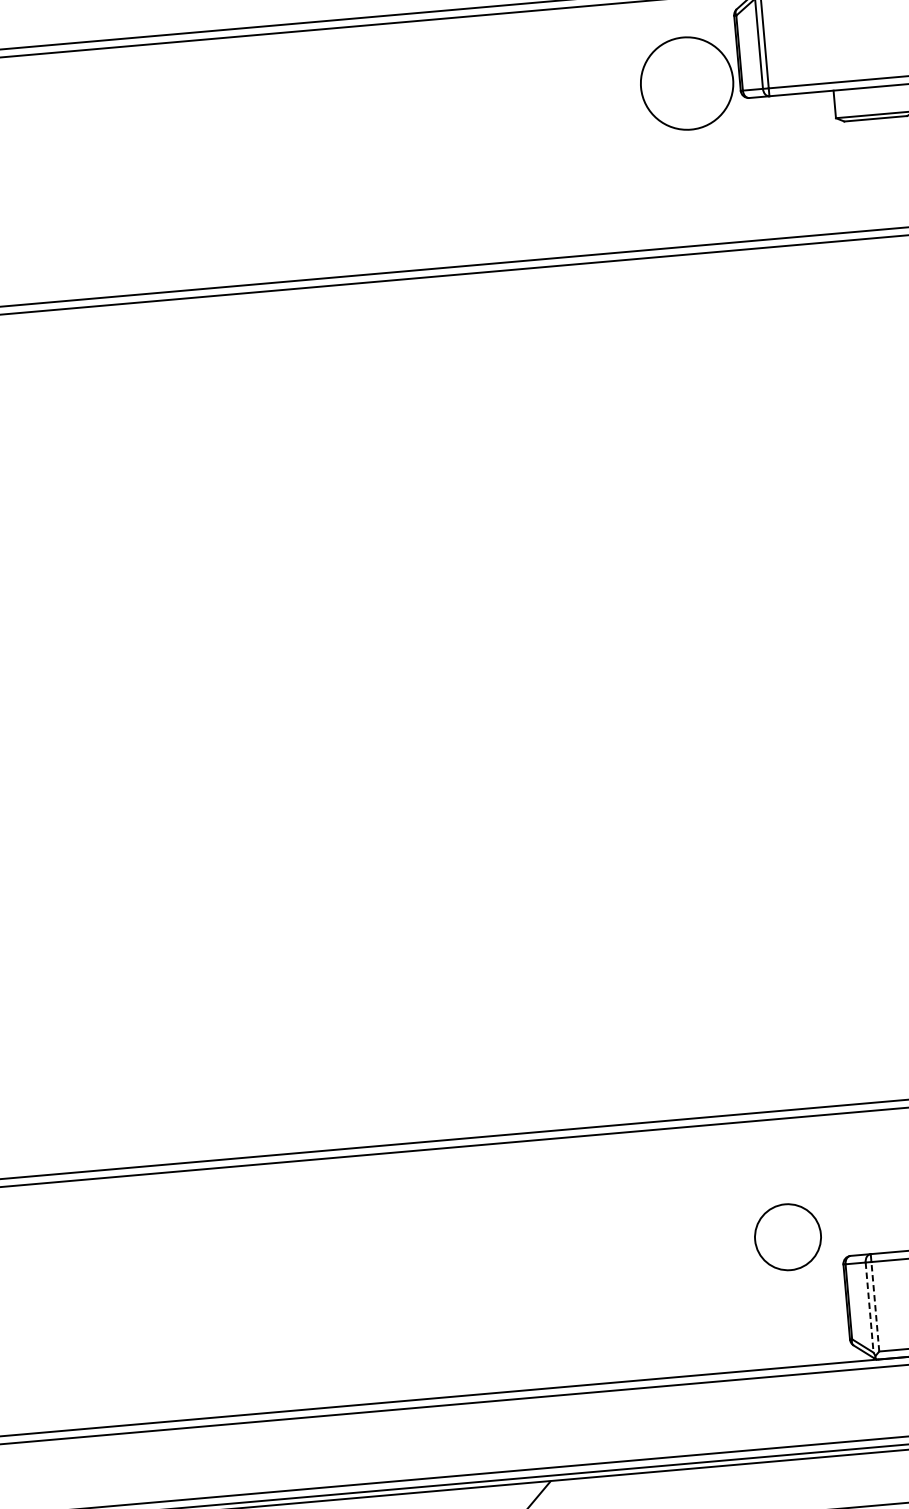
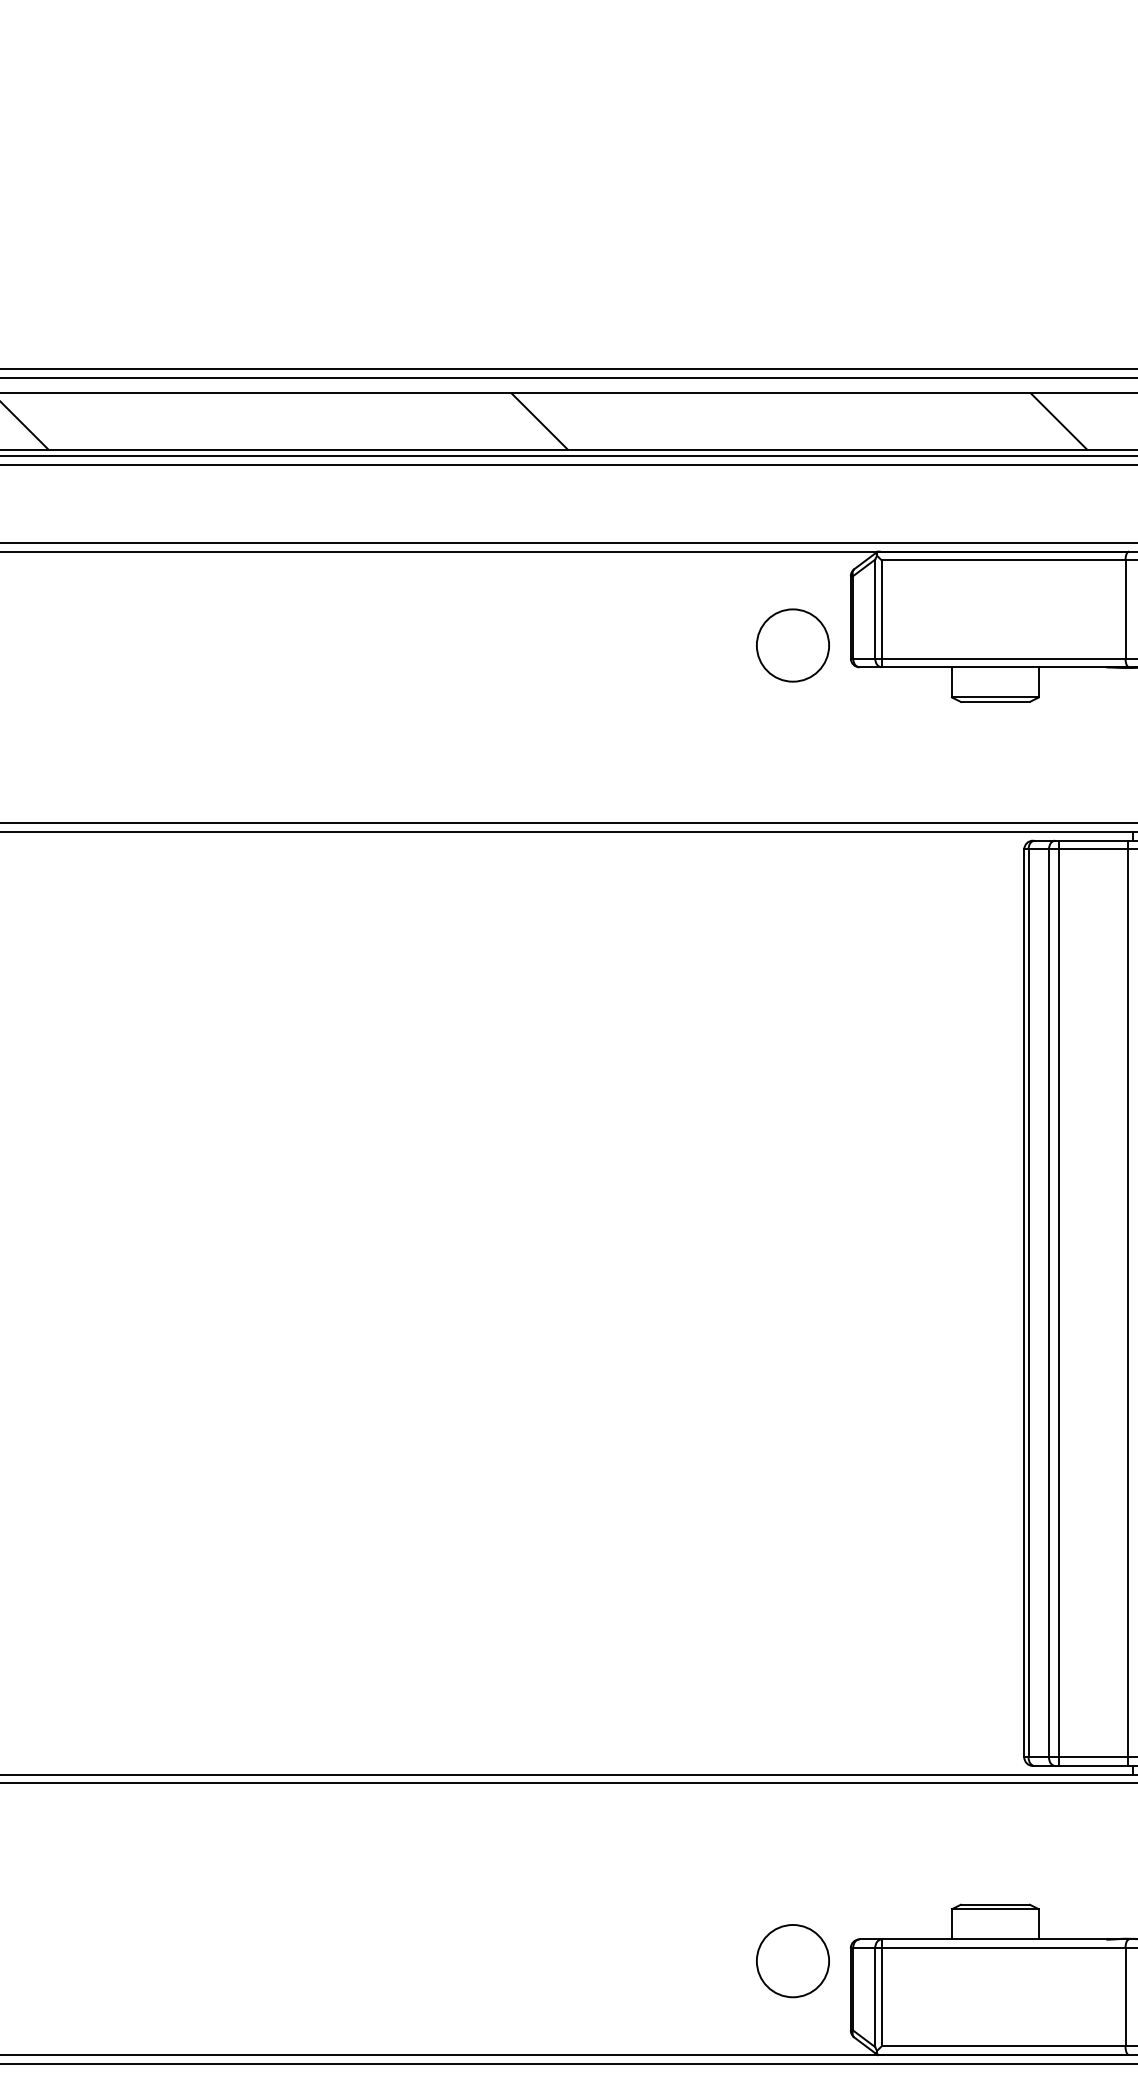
circle: (686, 83) -> (792, 645), size x0.71
circle: (787, 1237) -> (792, 1961), moved
line: (875, 1306) -> (881, 1996), dashed -> solid
line: (869, 1308) -> (875, 1998), dashed -> solid

